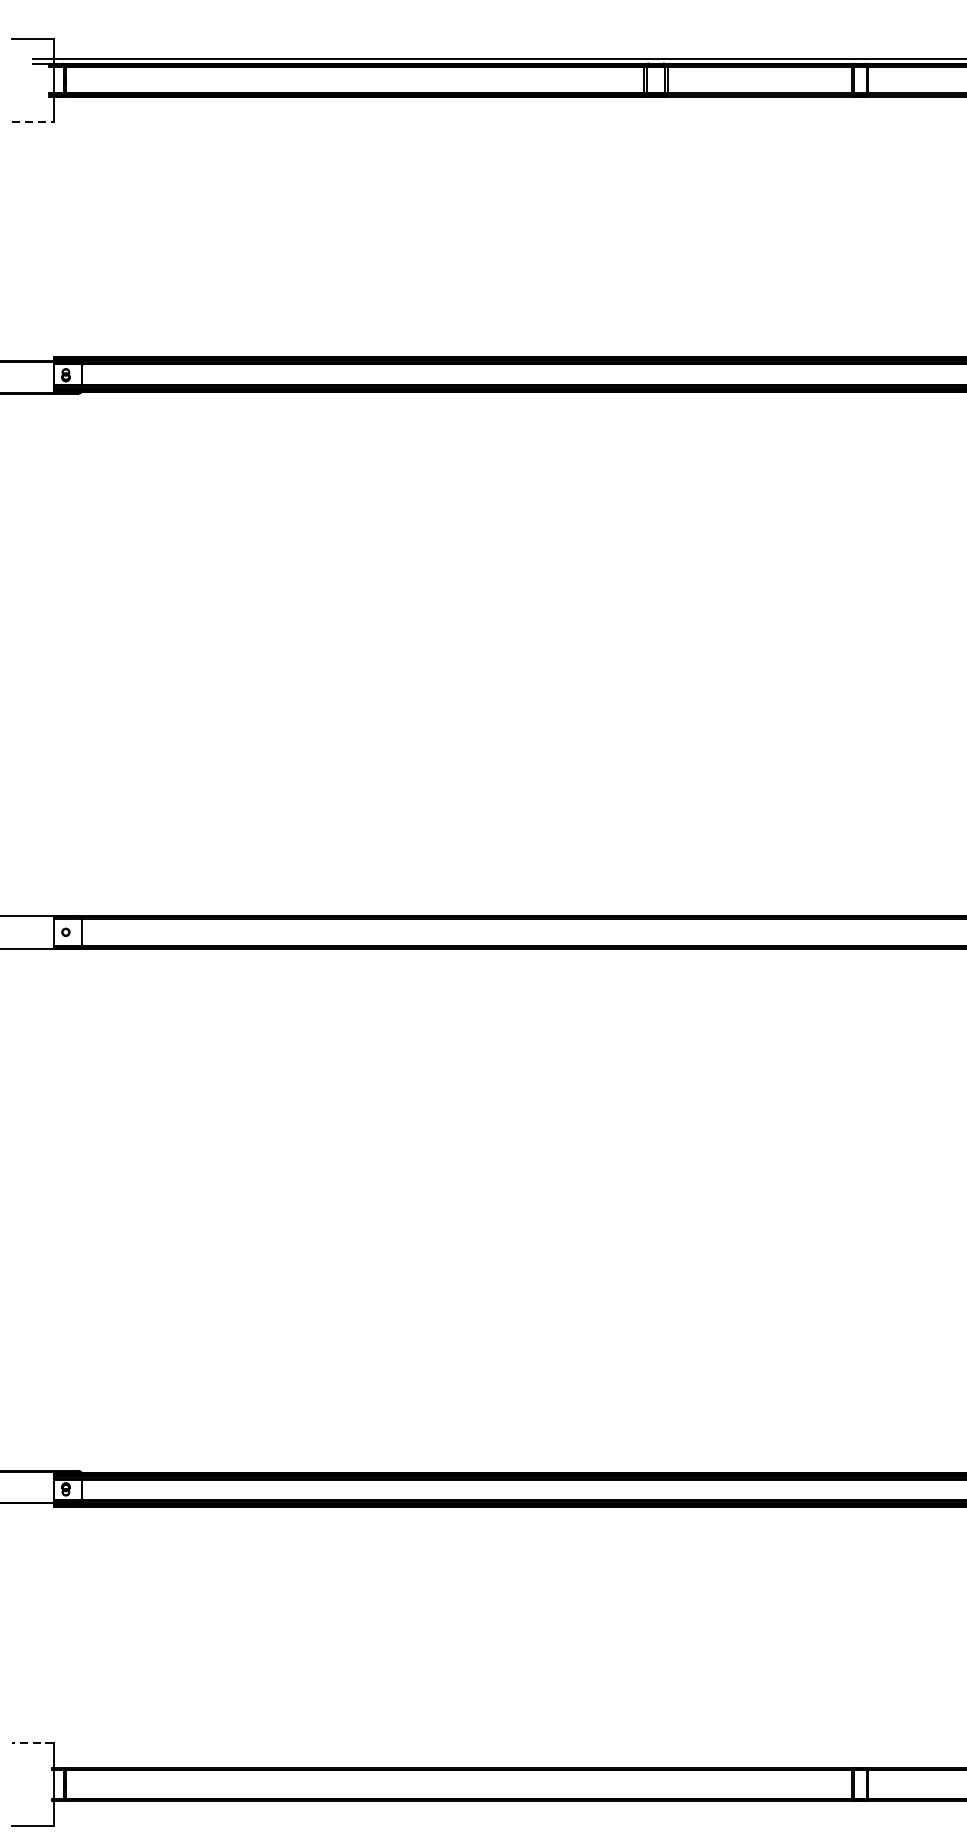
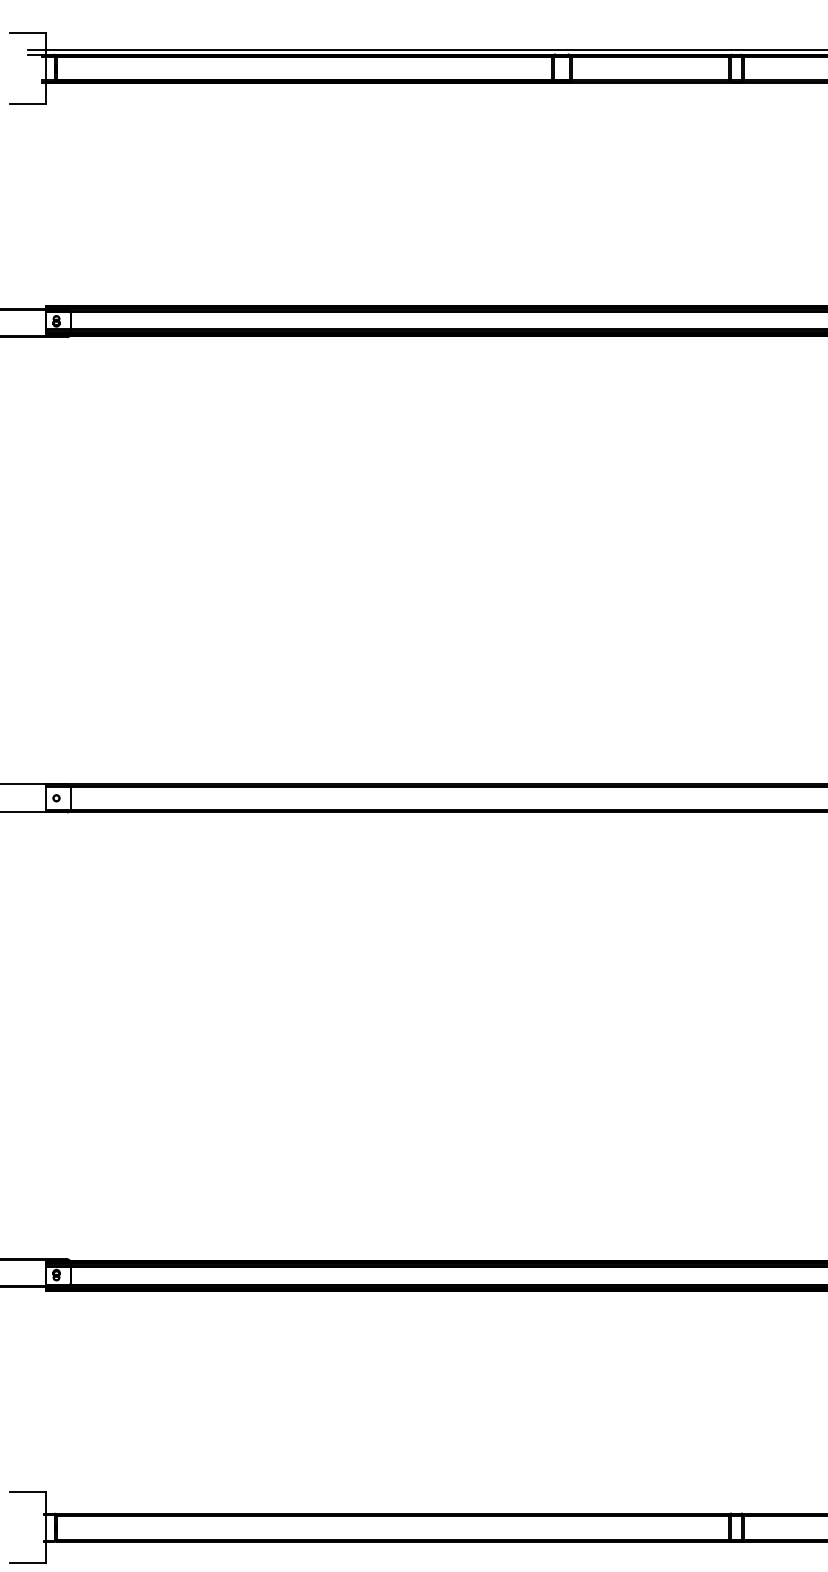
line: (33, 121) -> (28, 104), dashed -> solid
line: (33, 1743) -> (28, 1492), dashed -> solid

